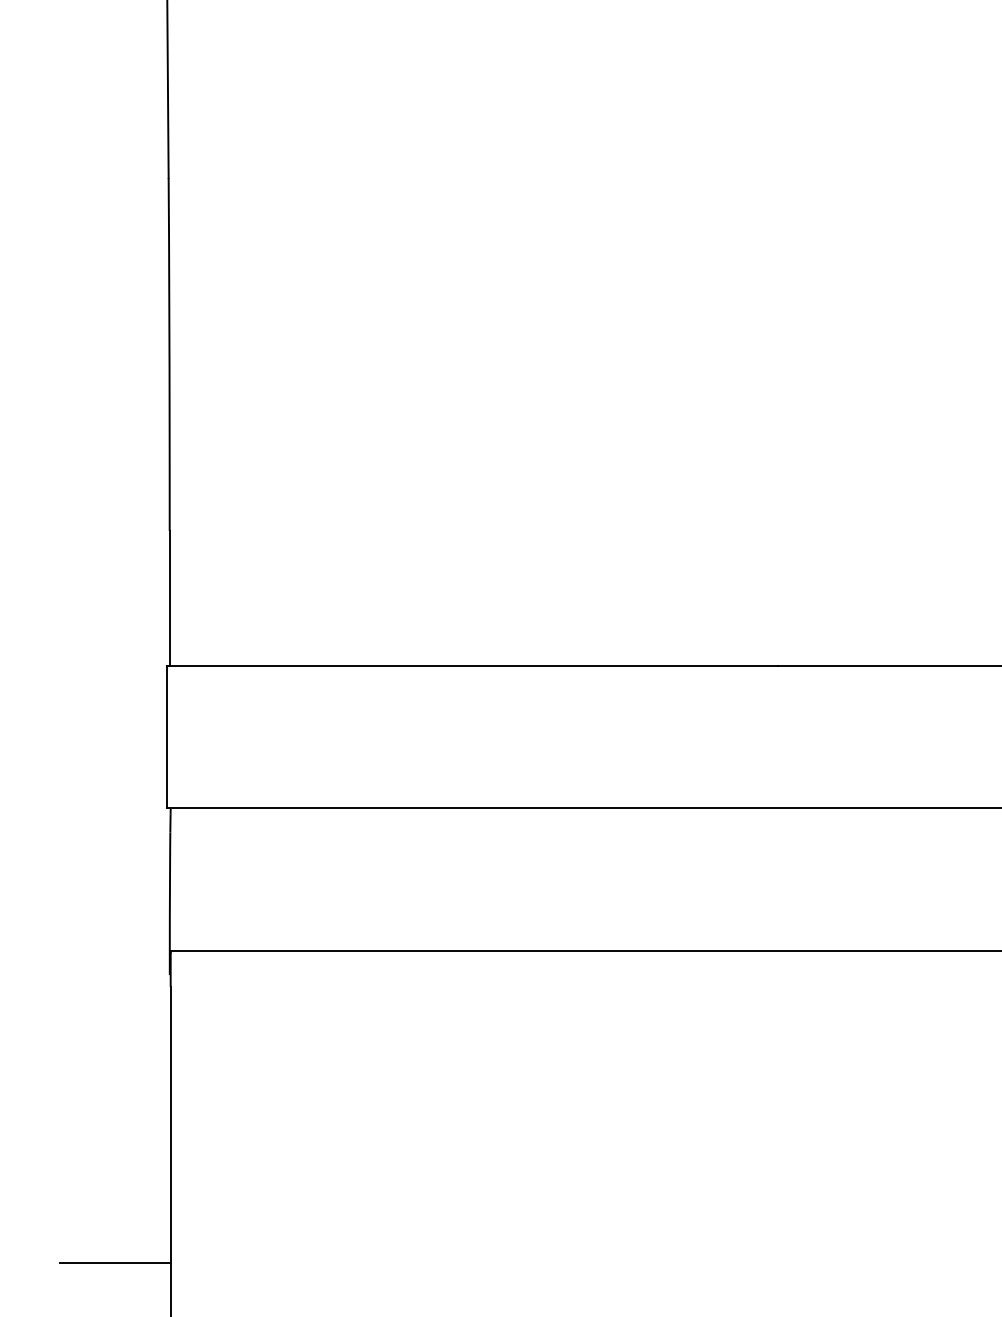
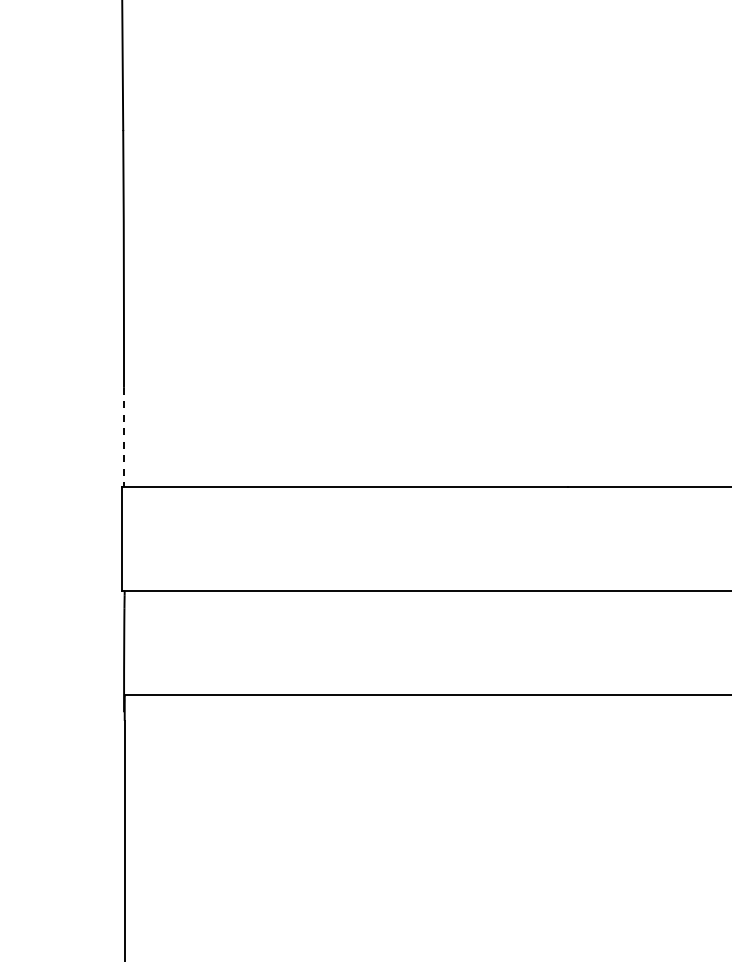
line: (170, 598) -> (124, 437), solid -> dashed
line: (114, 1262) -> (83, 922), removed

